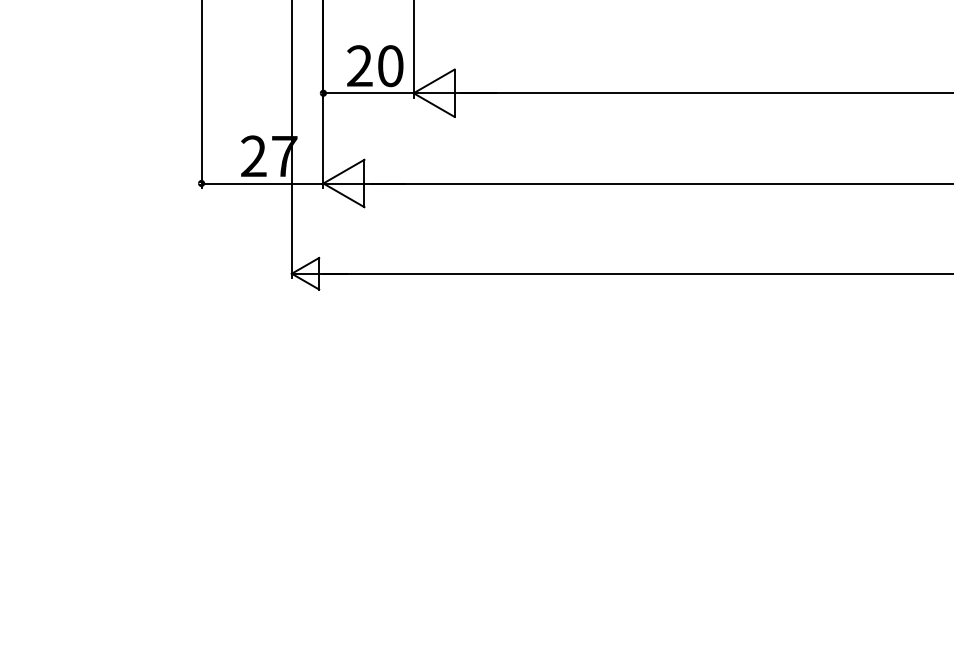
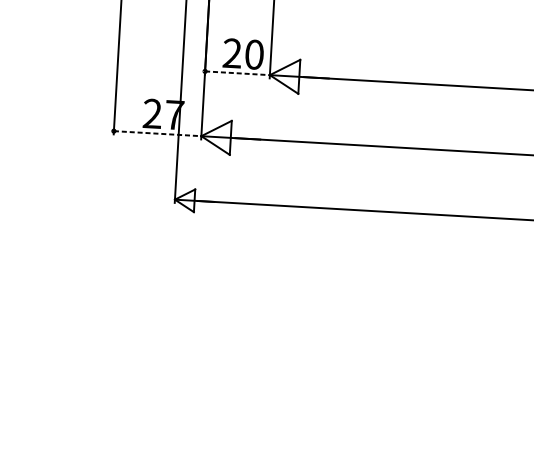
line: (369, 93) -> (238, 73), solid -> dashed
line: (262, 183) -> (157, 133), solid -> dashed

